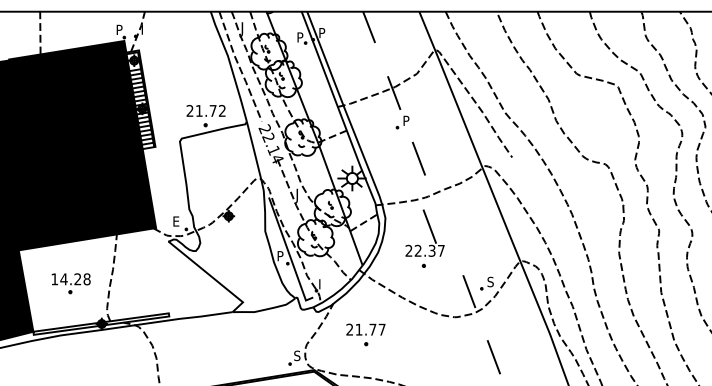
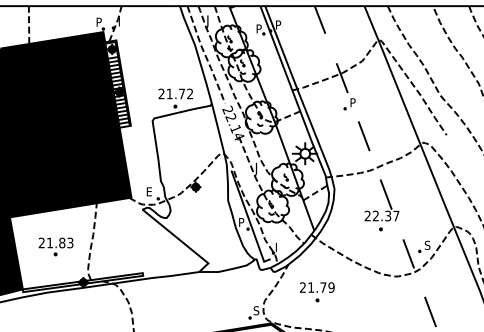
part: (431, 234) -> (387, 201), moved
text: (70, 279) -> (55, 243), 14.28 -> 21.83
text: (381, 329) -> (331, 287), 21.77 -> 21.79

